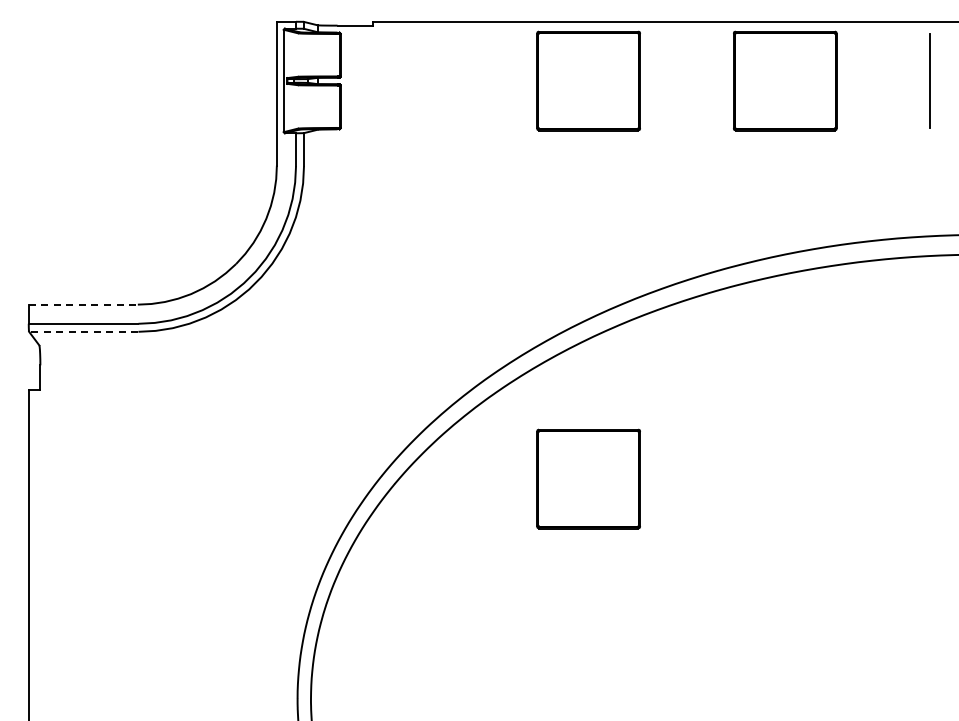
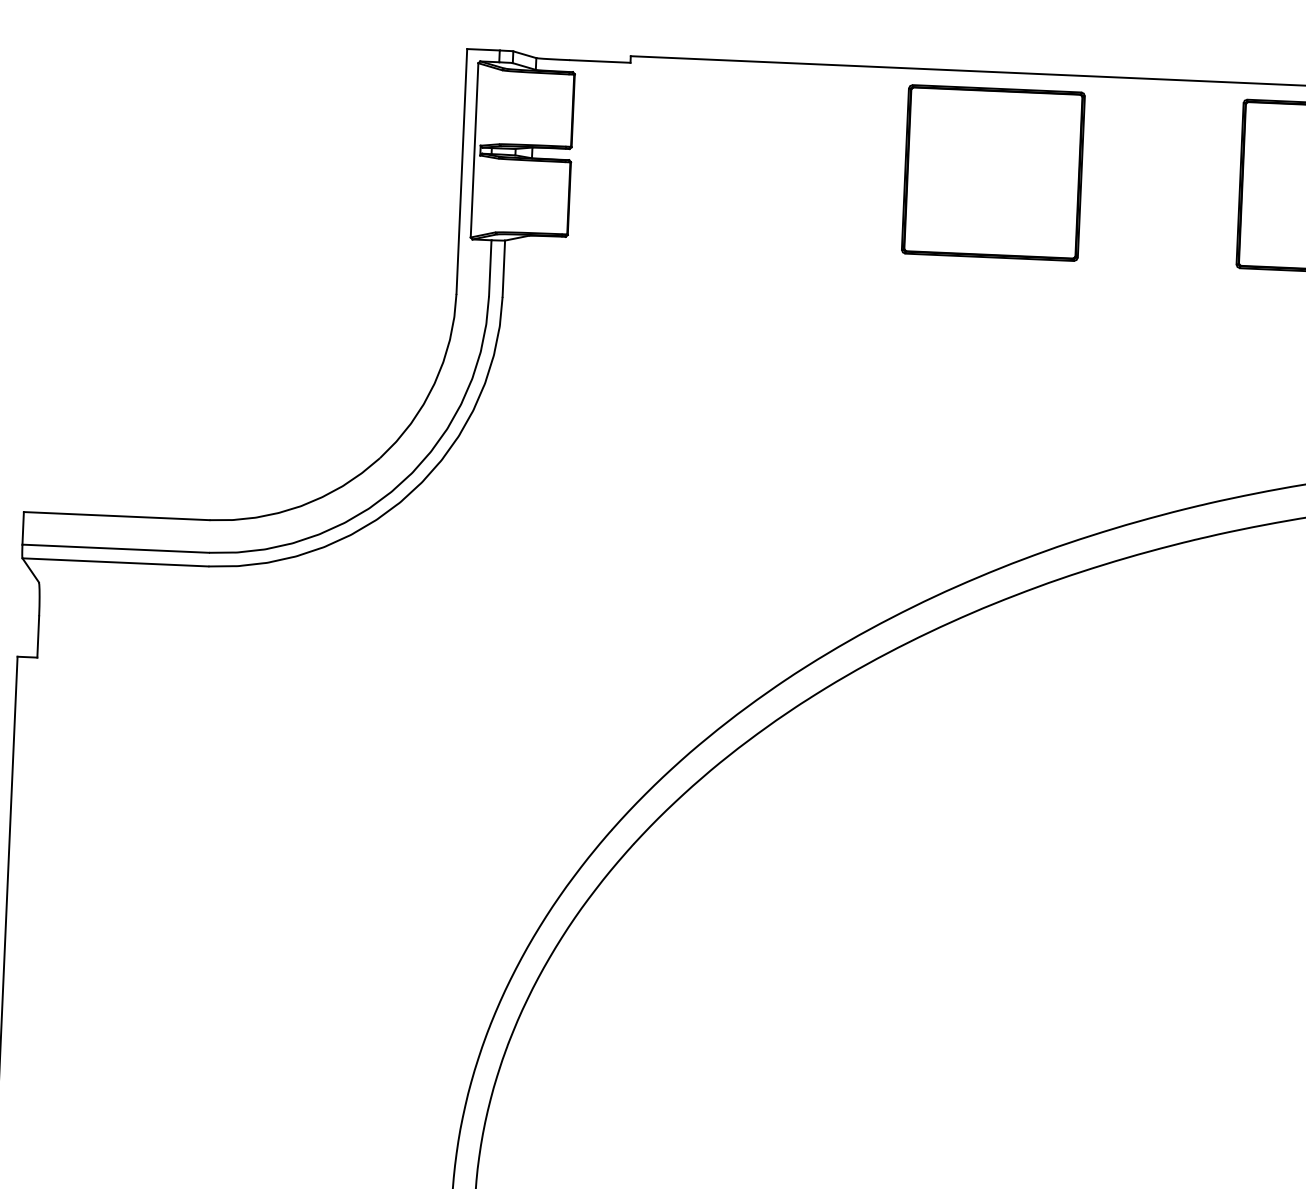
line: (83, 304) -> (117, 515), dashed -> solid
line: (83, 331) -> (115, 561), dashed -> solid
part: (588, 478) -> (963, 849), removed

